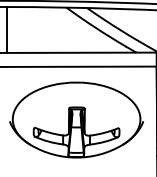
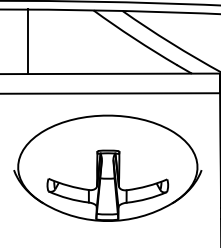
line: (7, 29) -> (28, 41), moved

